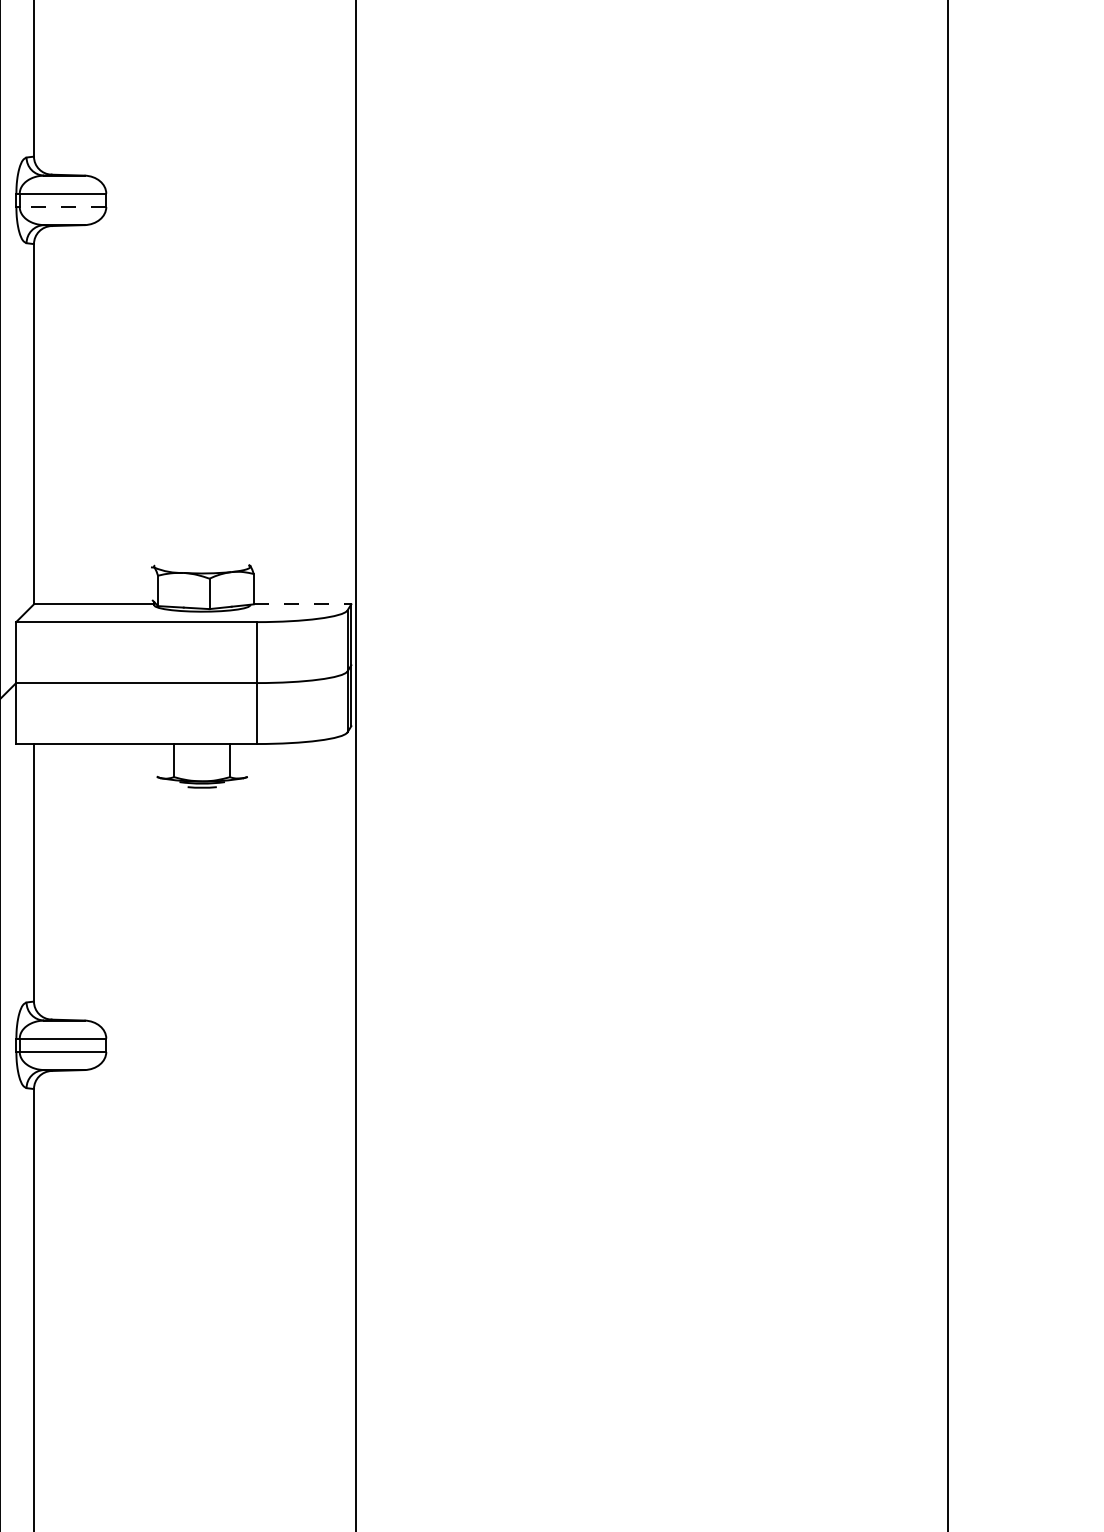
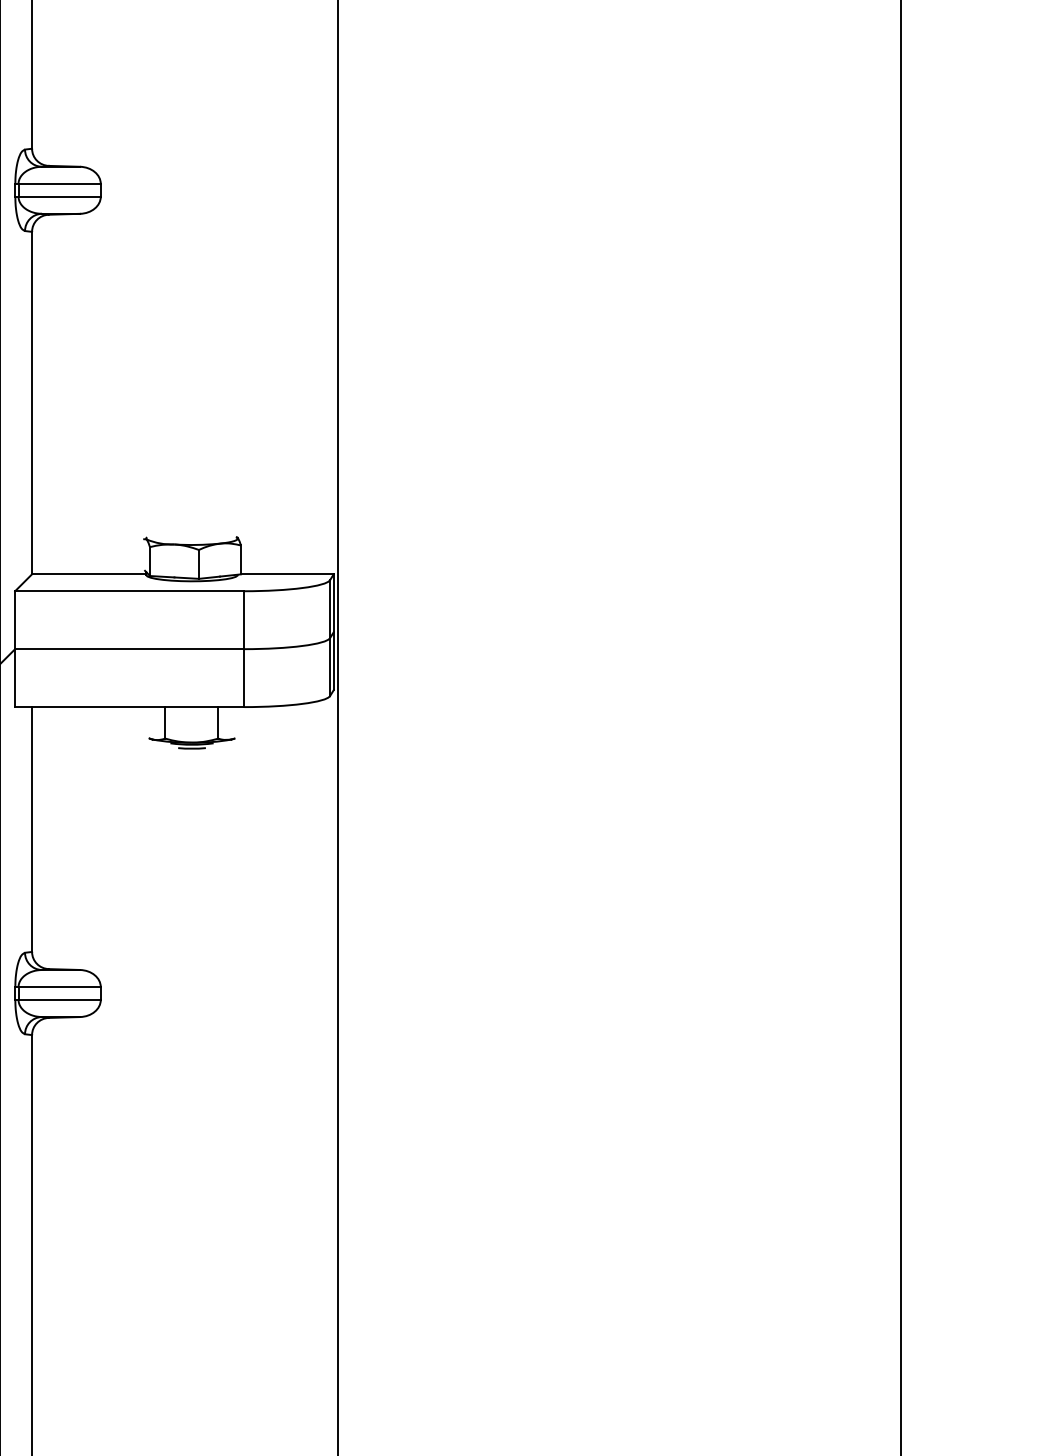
line: (62, 207) -> (59, 197), dashed -> solid
line: (302, 604) -> (287, 574), dashed -> solid

